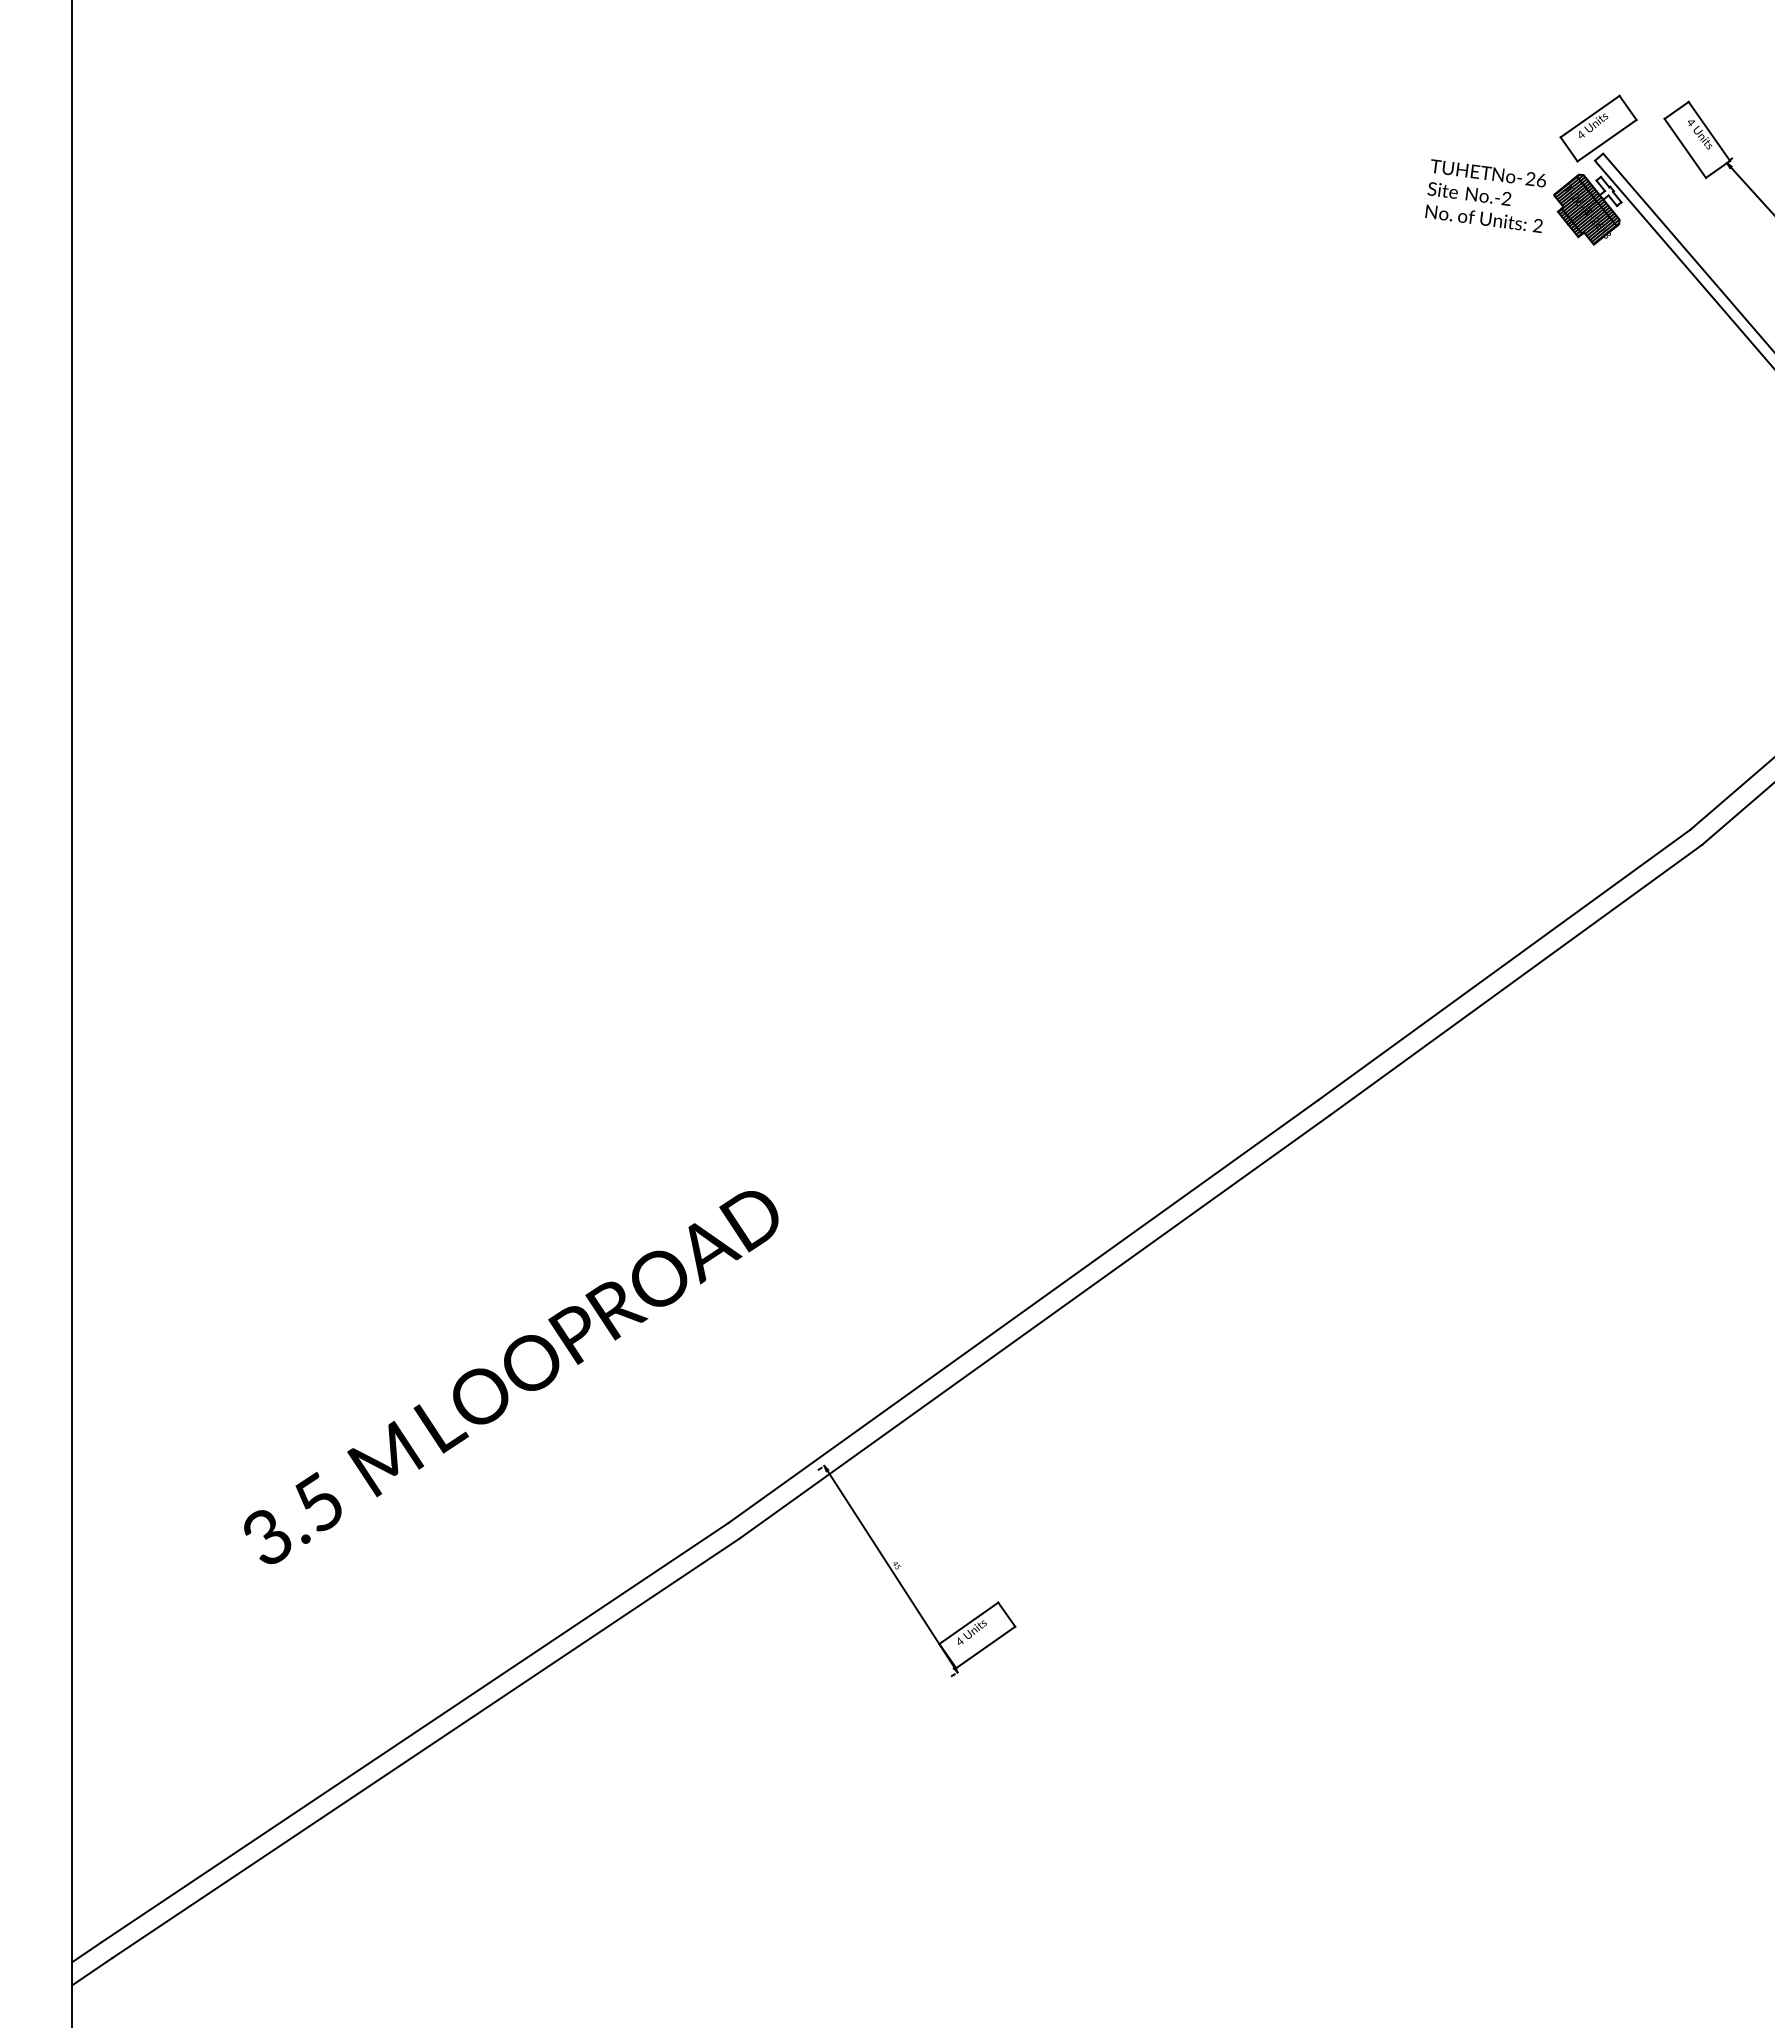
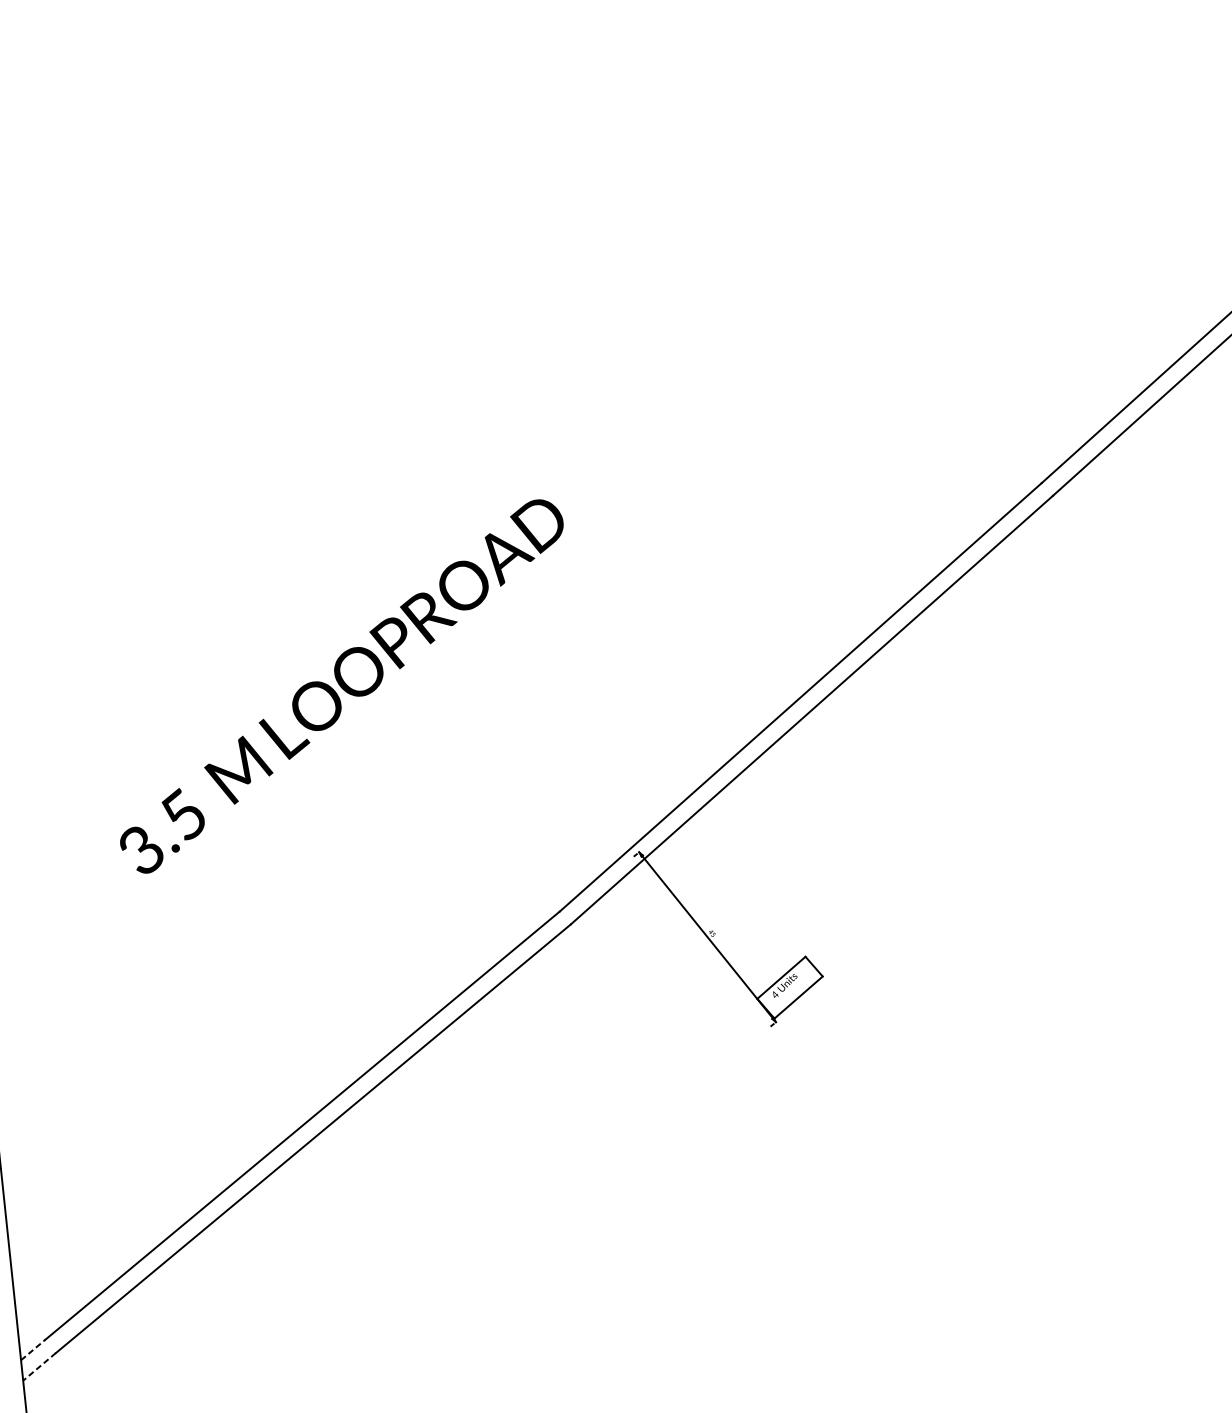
text: (511, 1377) -> (342, 686), moved
line: (87, 1952) -> (33, 1350), solid -> dashed
line: (92, 1971) -> (39, 1366), solid -> dashed

